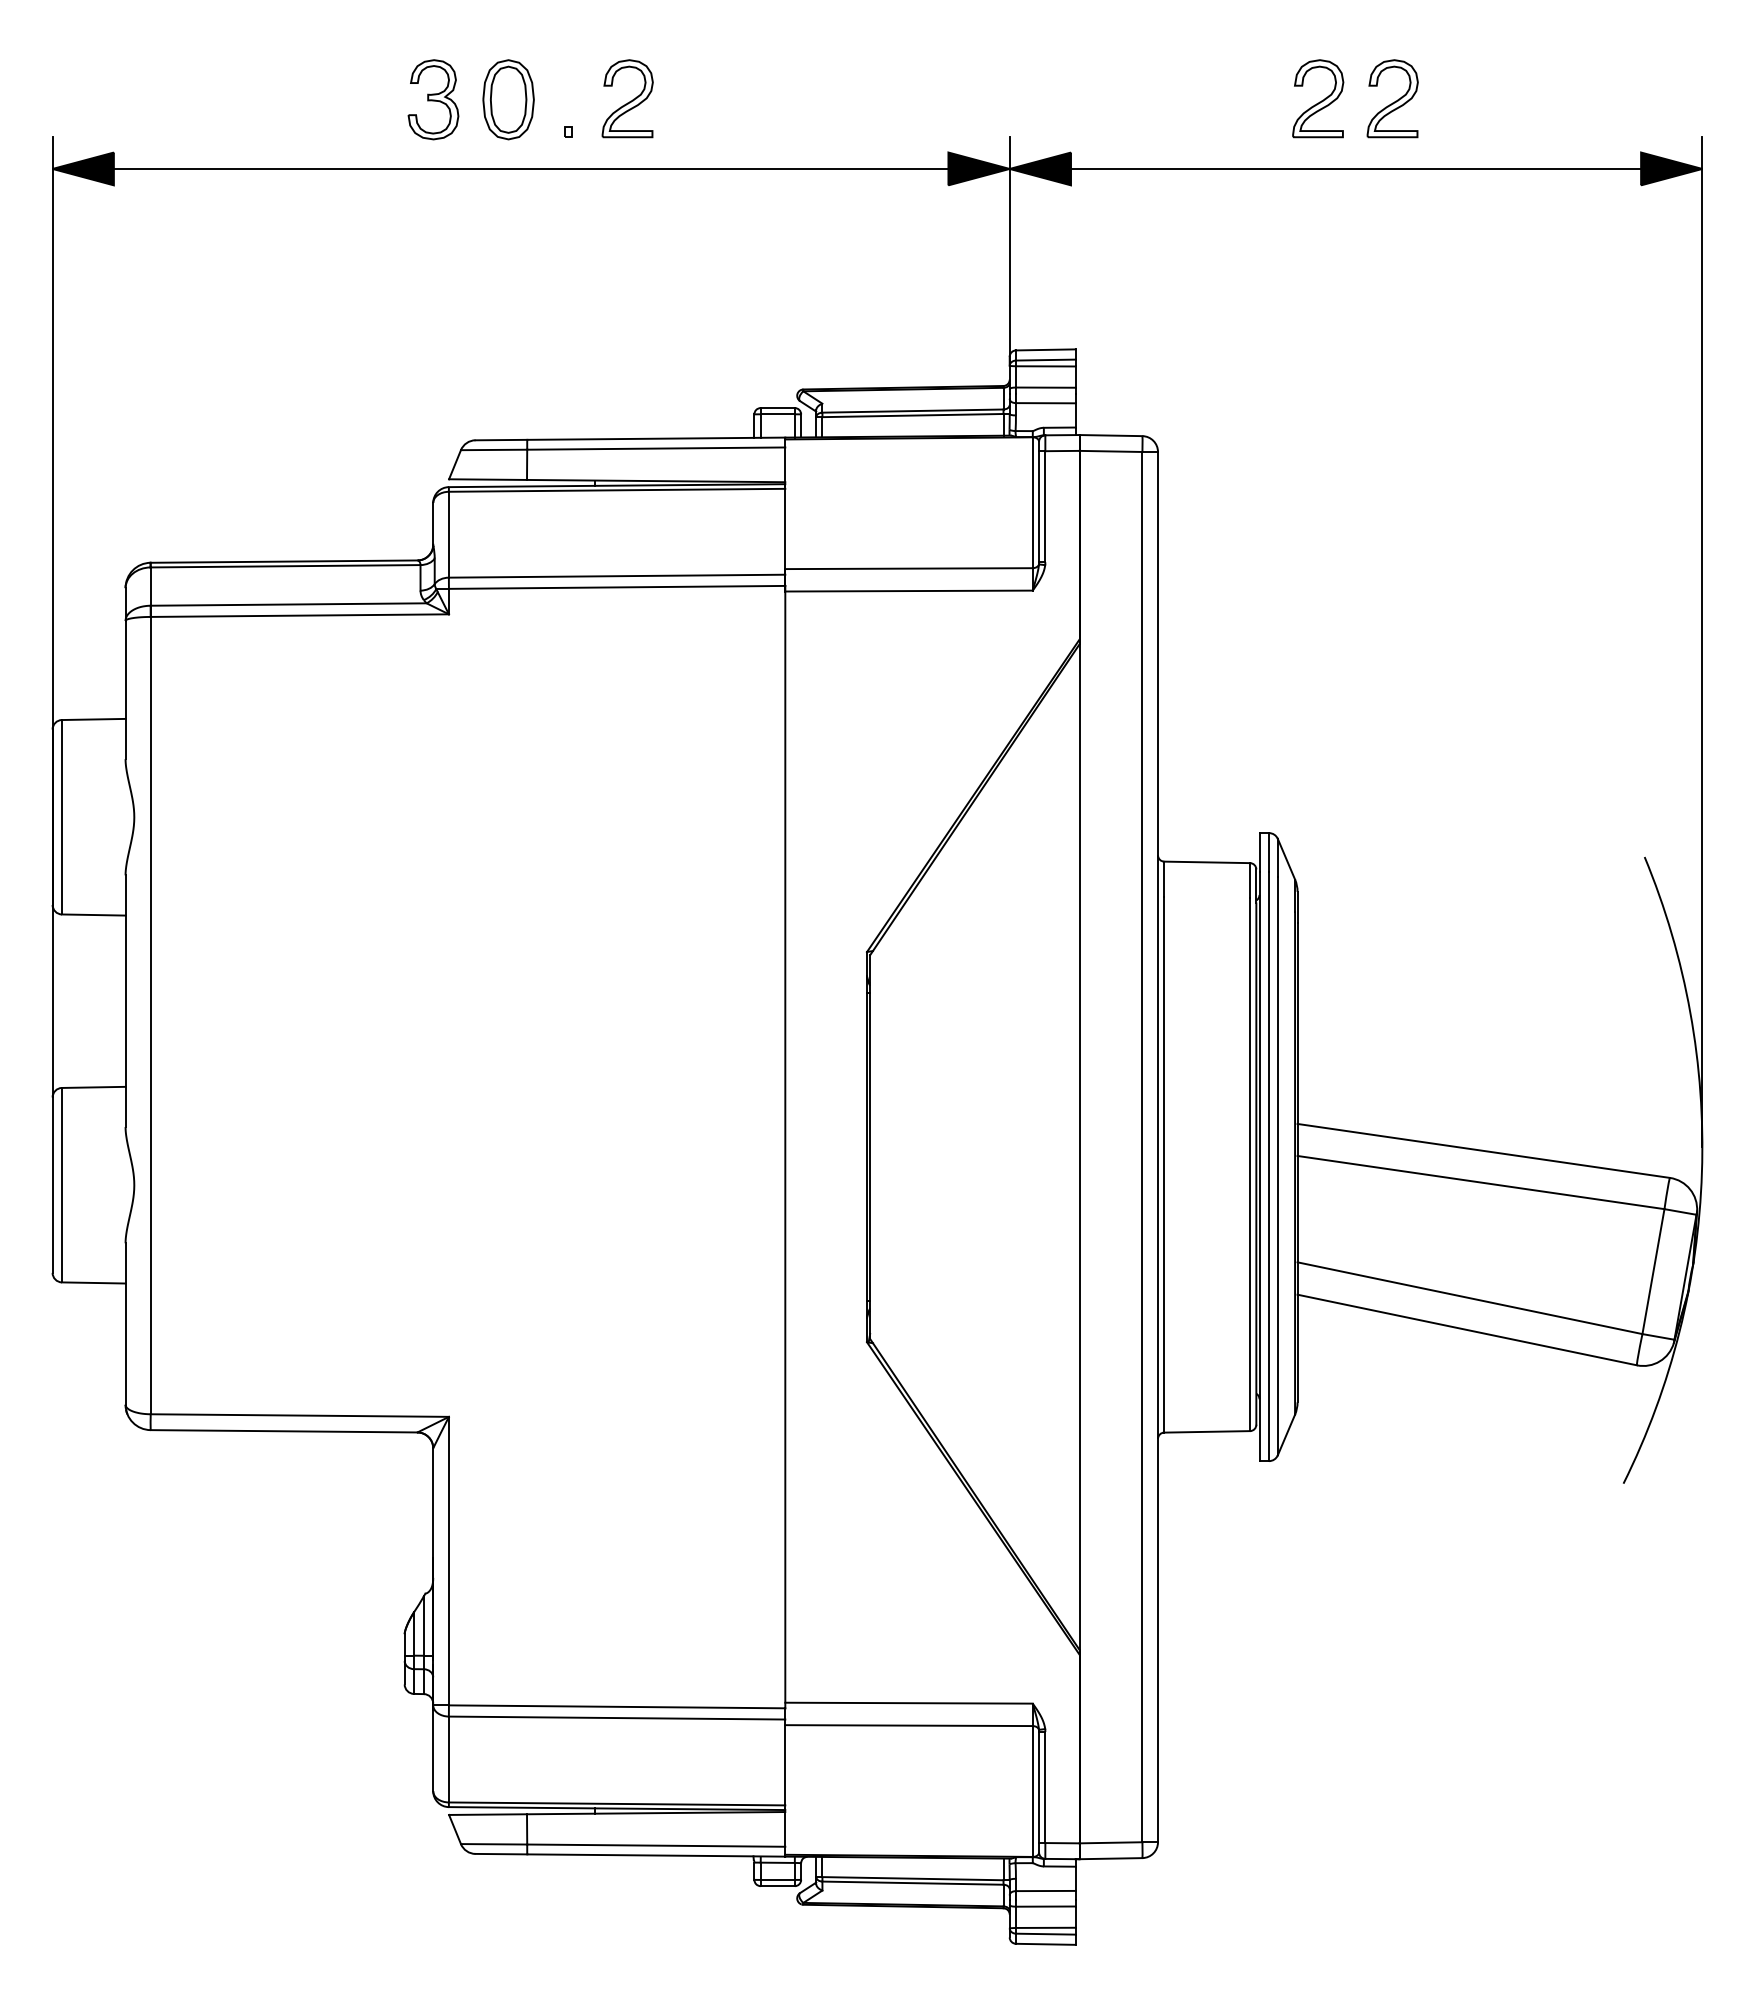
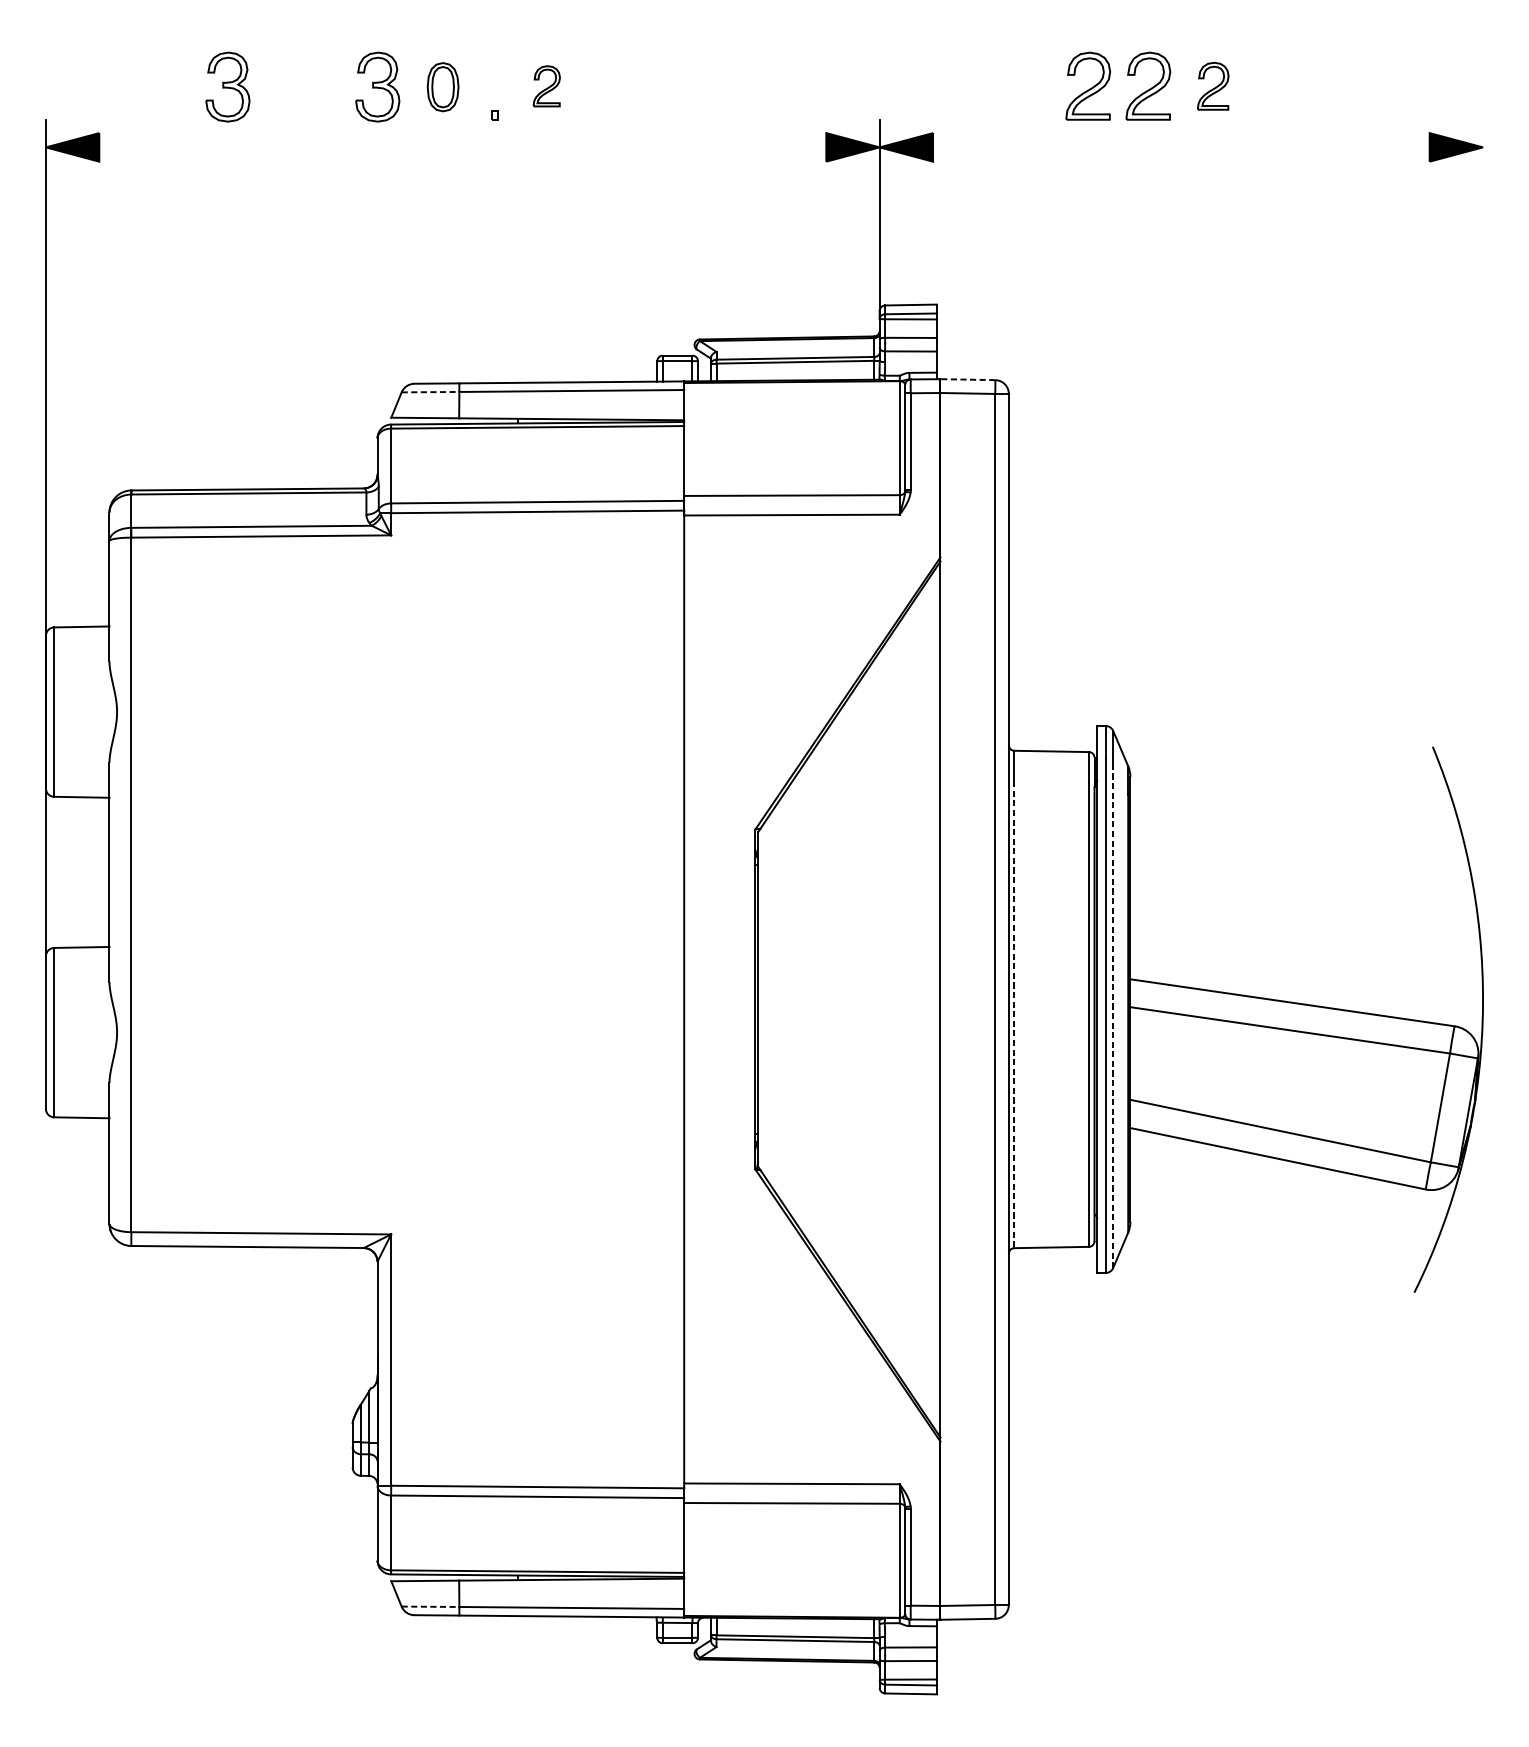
part: (627, 98) -> (546, 86), size x0.6
part: (1249, 98) -> (1088, 86), added
part: (1392, 98) -> (1213, 86), size x0.7
part: (261, 99) -> (227, 86), added
part: (508, 99) -> (443, 86), size x0.7
line: (530, 168) -> (462, 147), removed
line: (1356, 168) -> (1181, 147), removed
line: (1110, 435) -> (967, 379), solid -> dashed
line: (494, 449) -> (430, 391), solid -> dashed
line: (1702, 642) -> (1483, 559), removed
line: (1164, 1165) -> (1014, 1015), solid -> dashed
line: (1277, 1166) -> (1112, 1016), solid -> dashed
line: (494, 1844) -> (430, 1606), solid -> dashed

